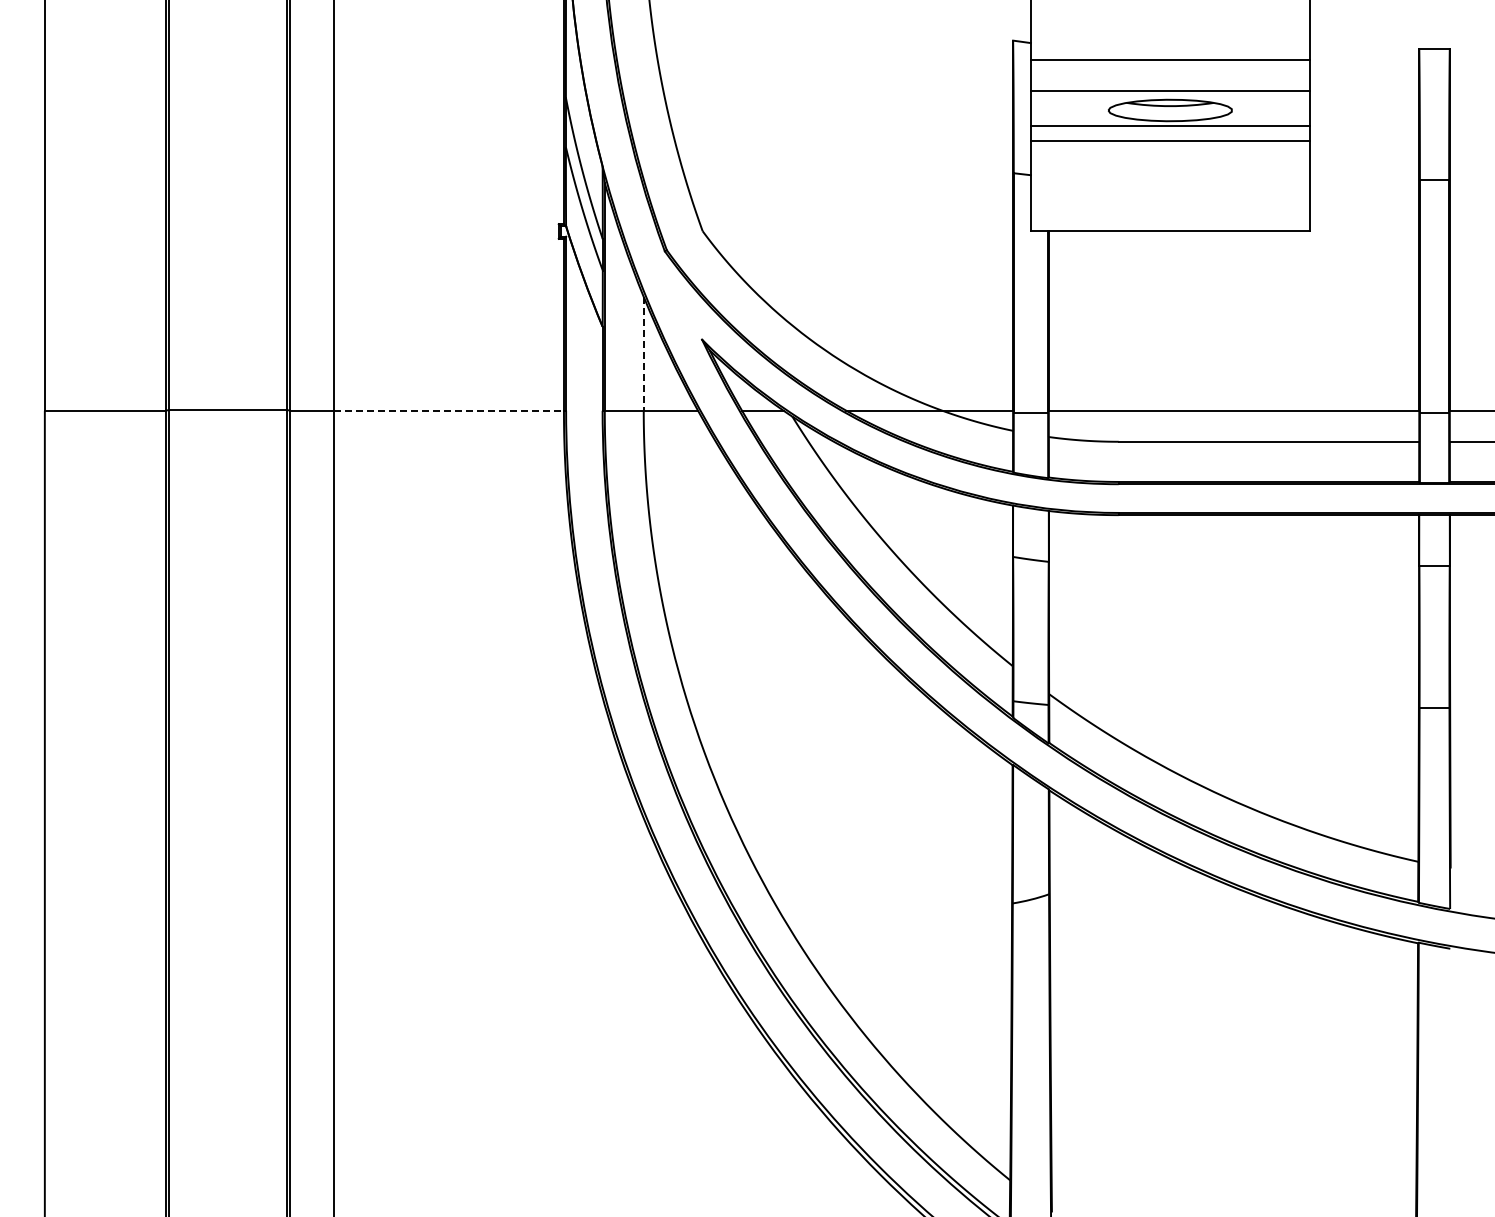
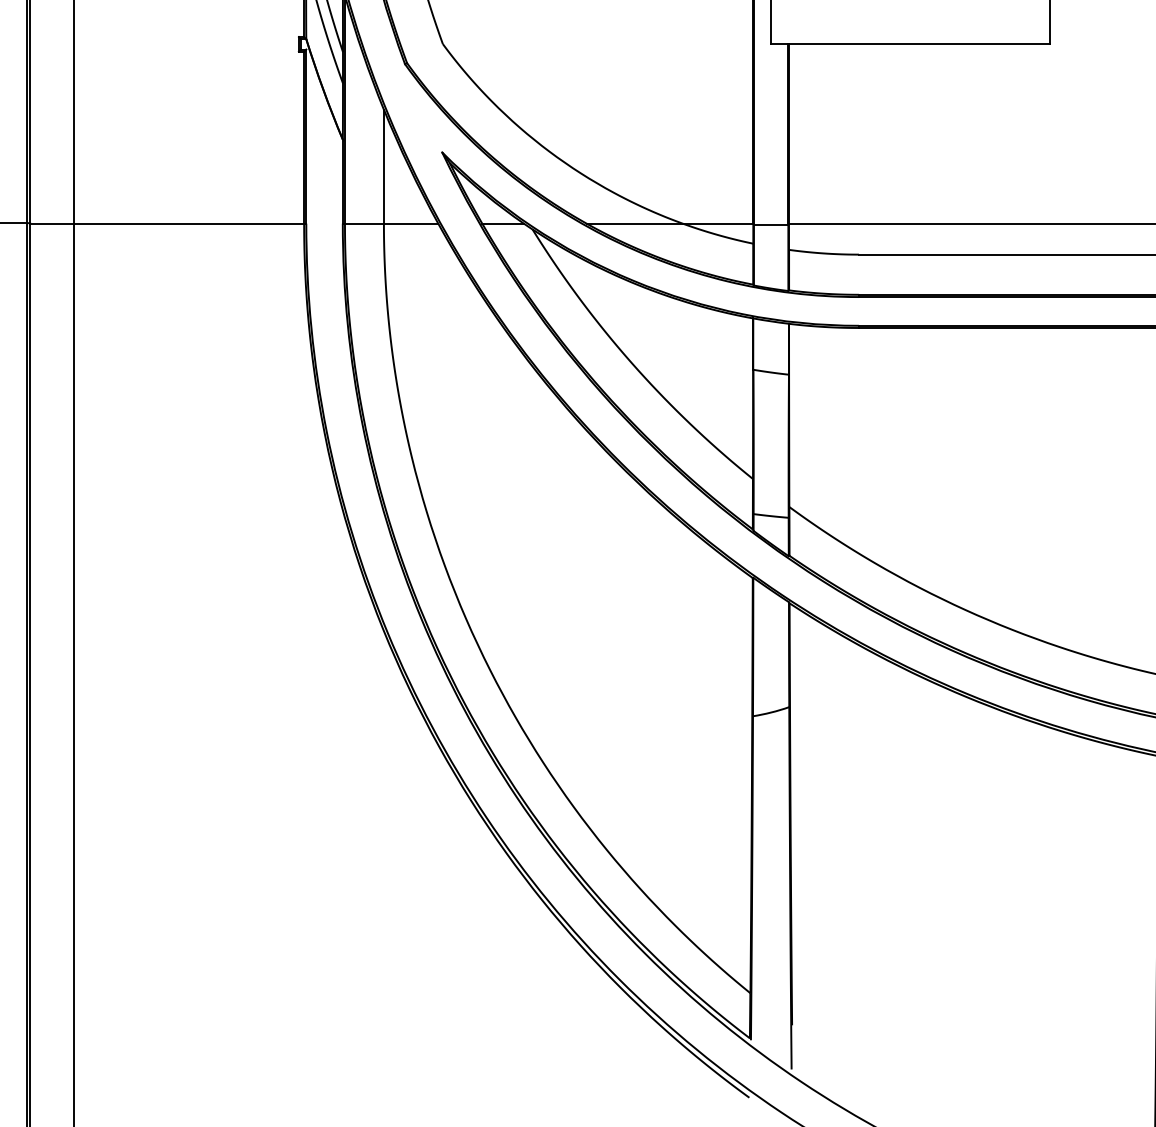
line: (643, 354) -> (383, 167), dashed -> solid
line: (448, 410) -> (188, 223), dashed -> solid

